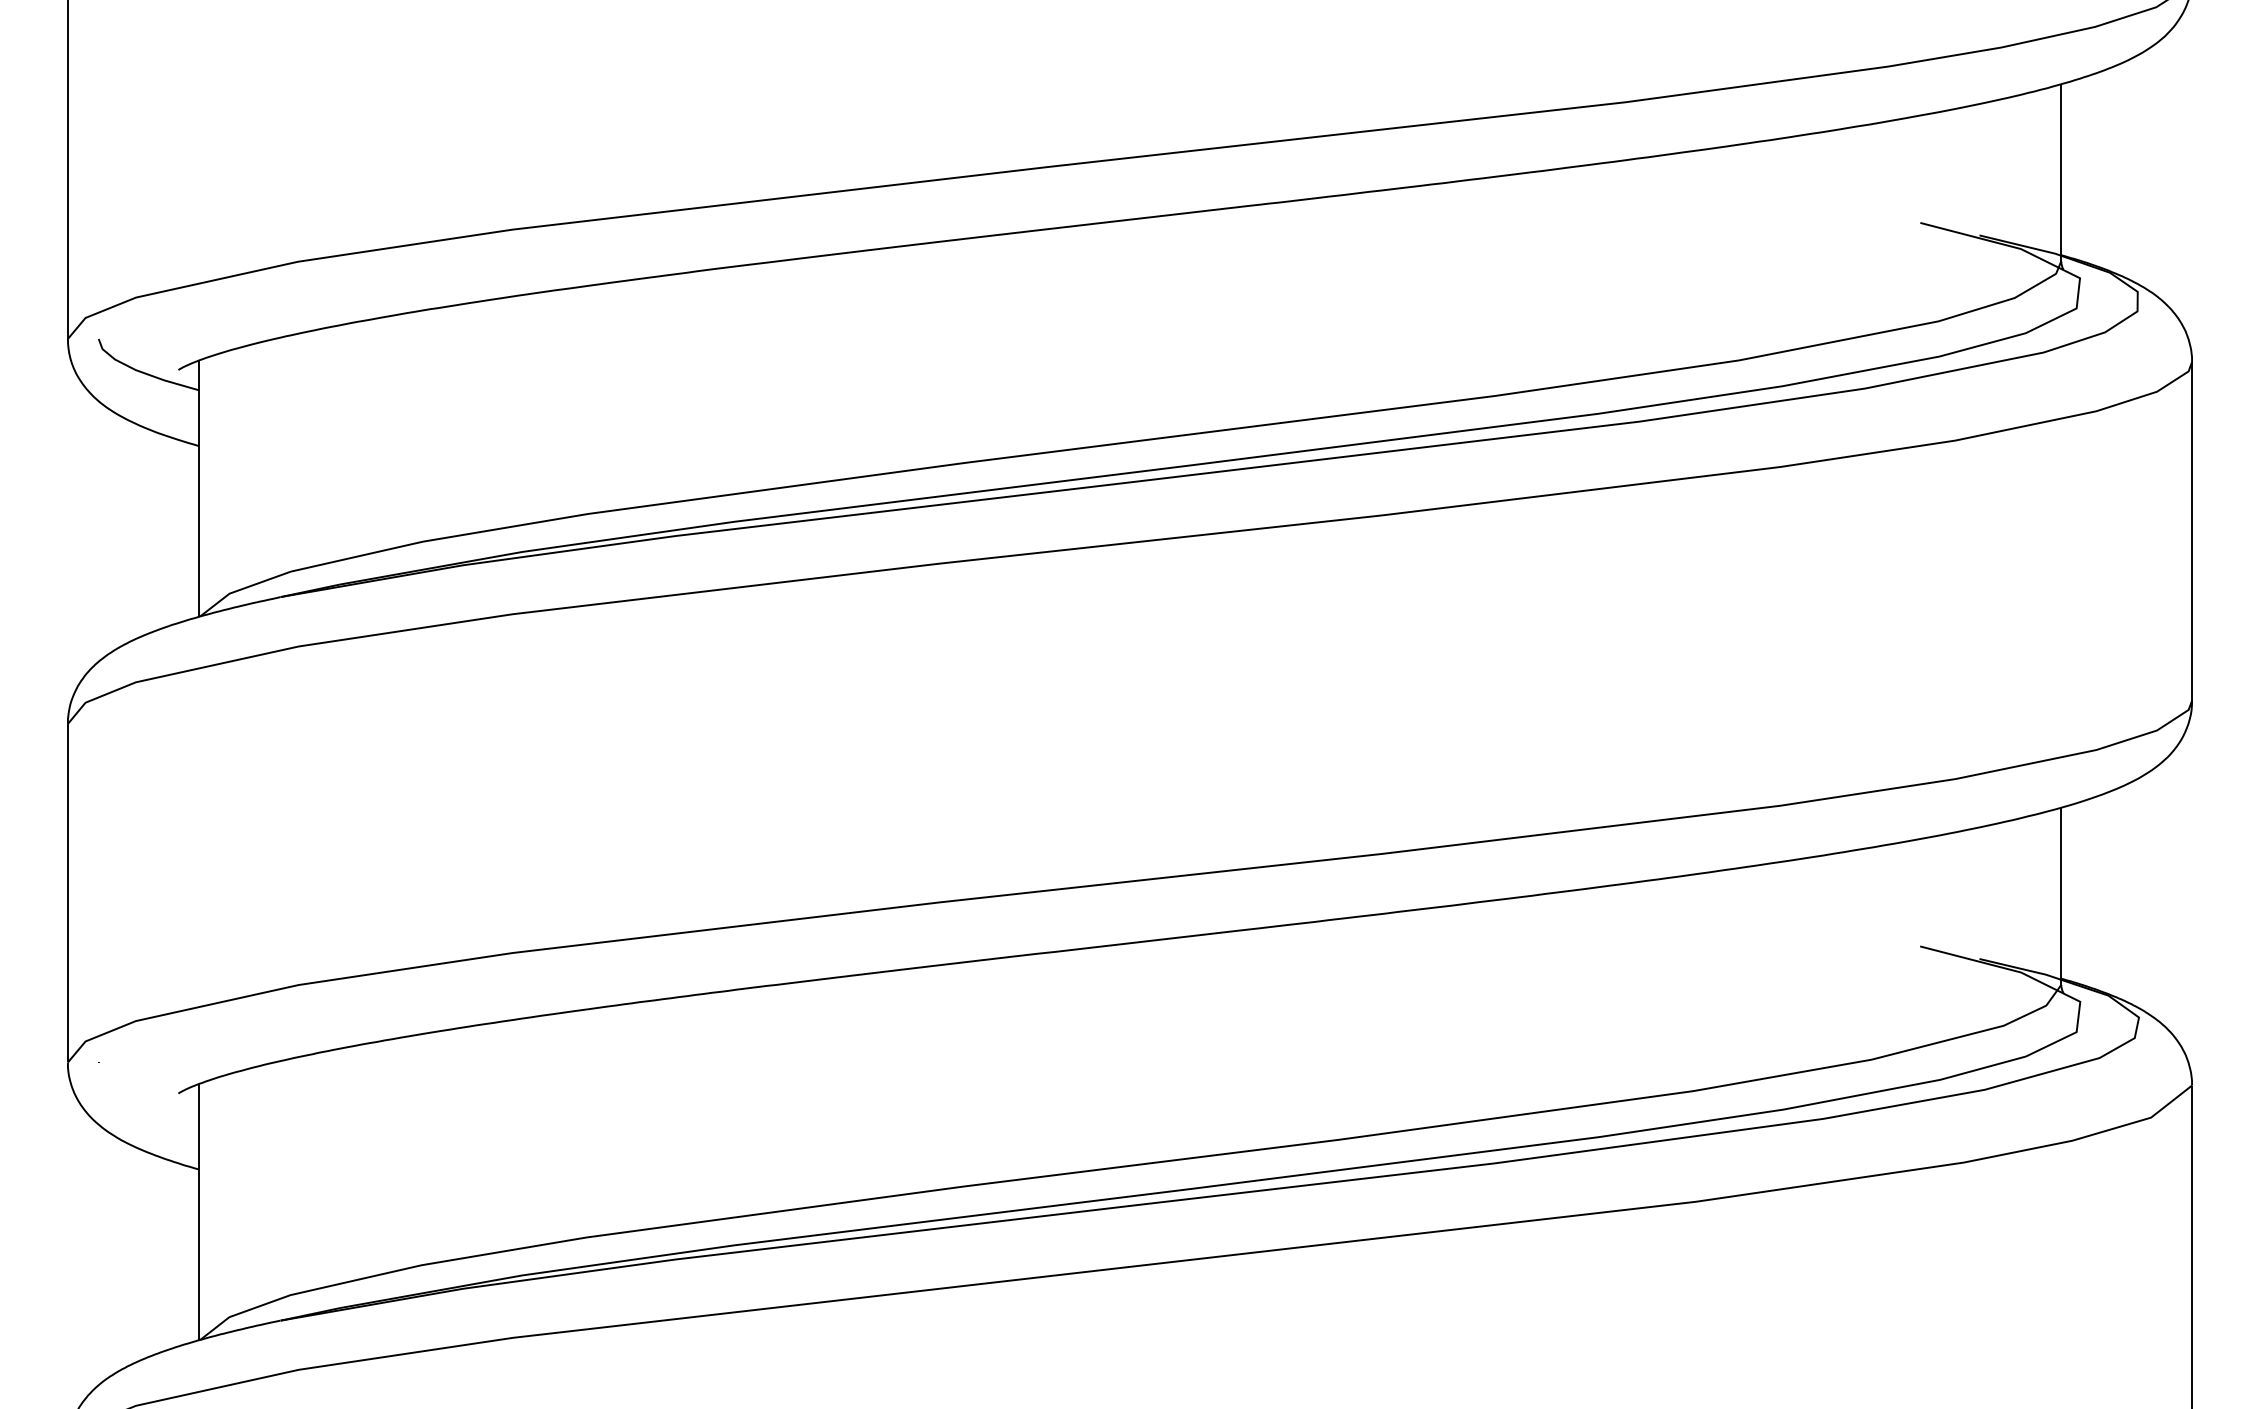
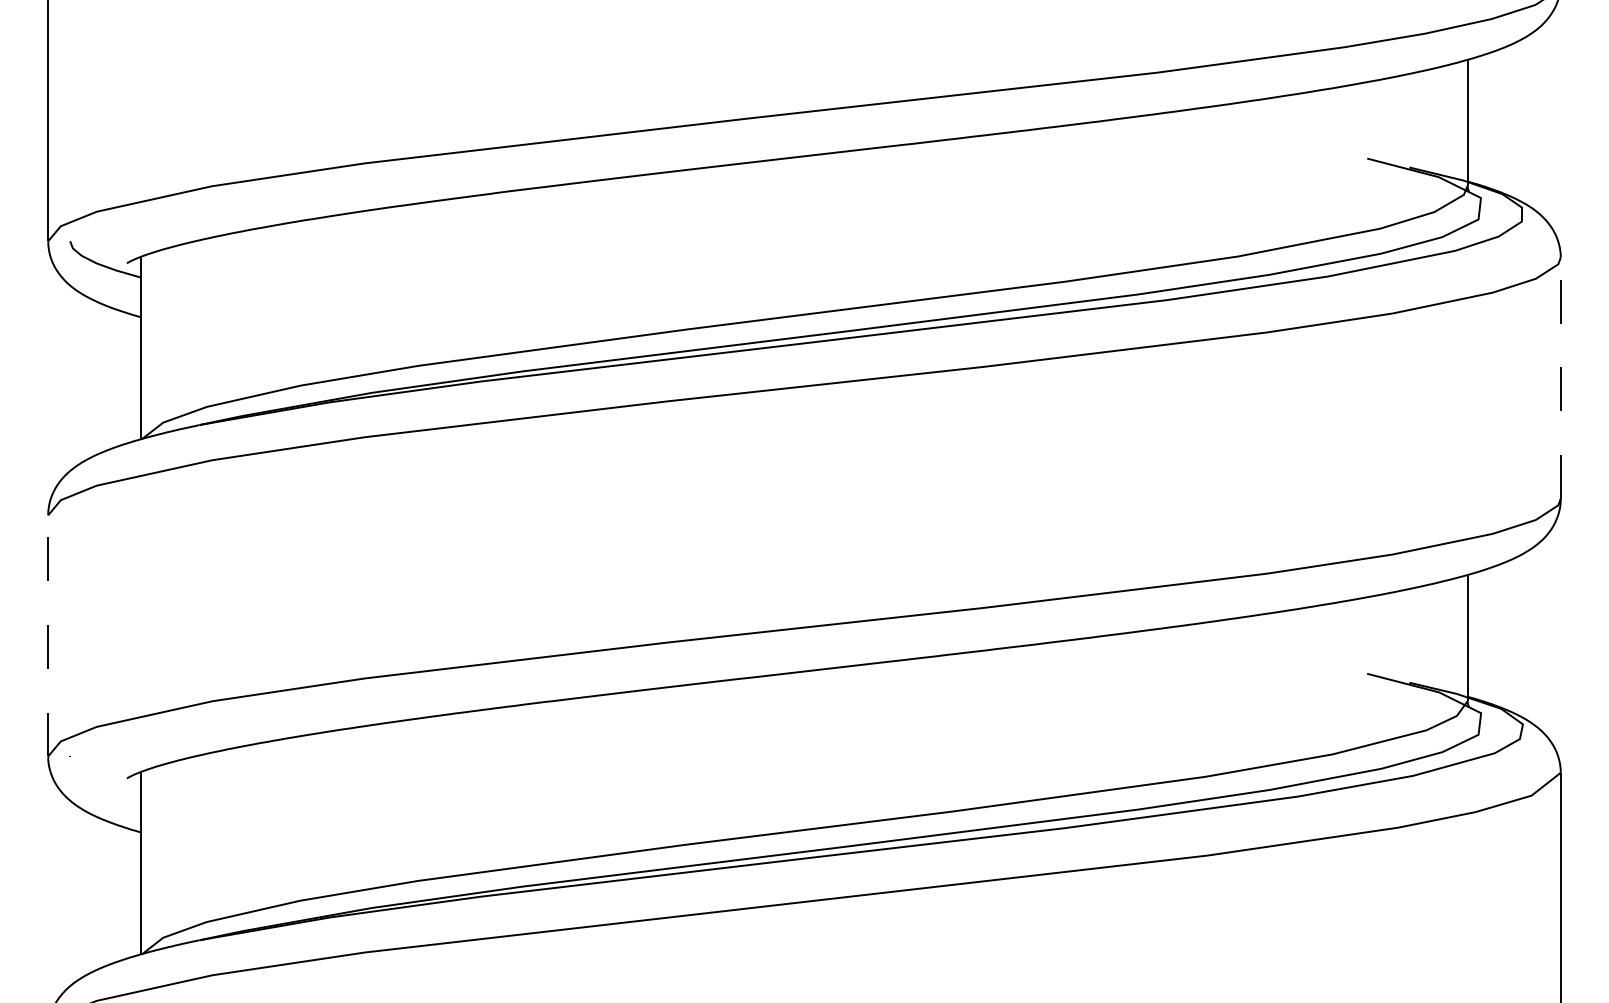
line: (2191, 531) -> (1560, 378), solid -> dashed
line: (68, 892) -> (48, 635), solid -> dashed

